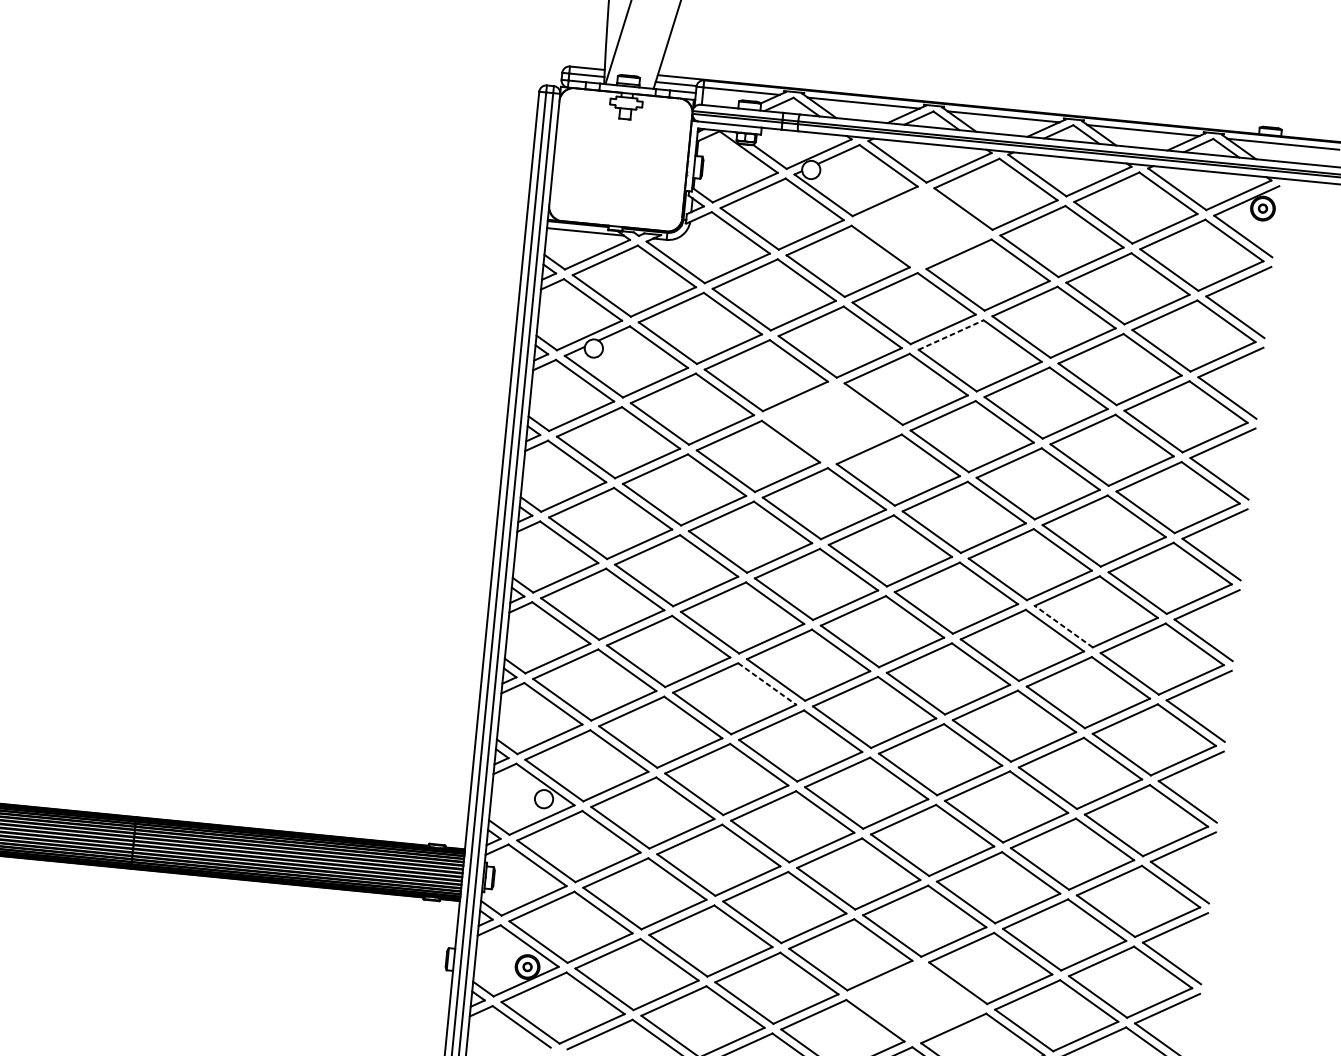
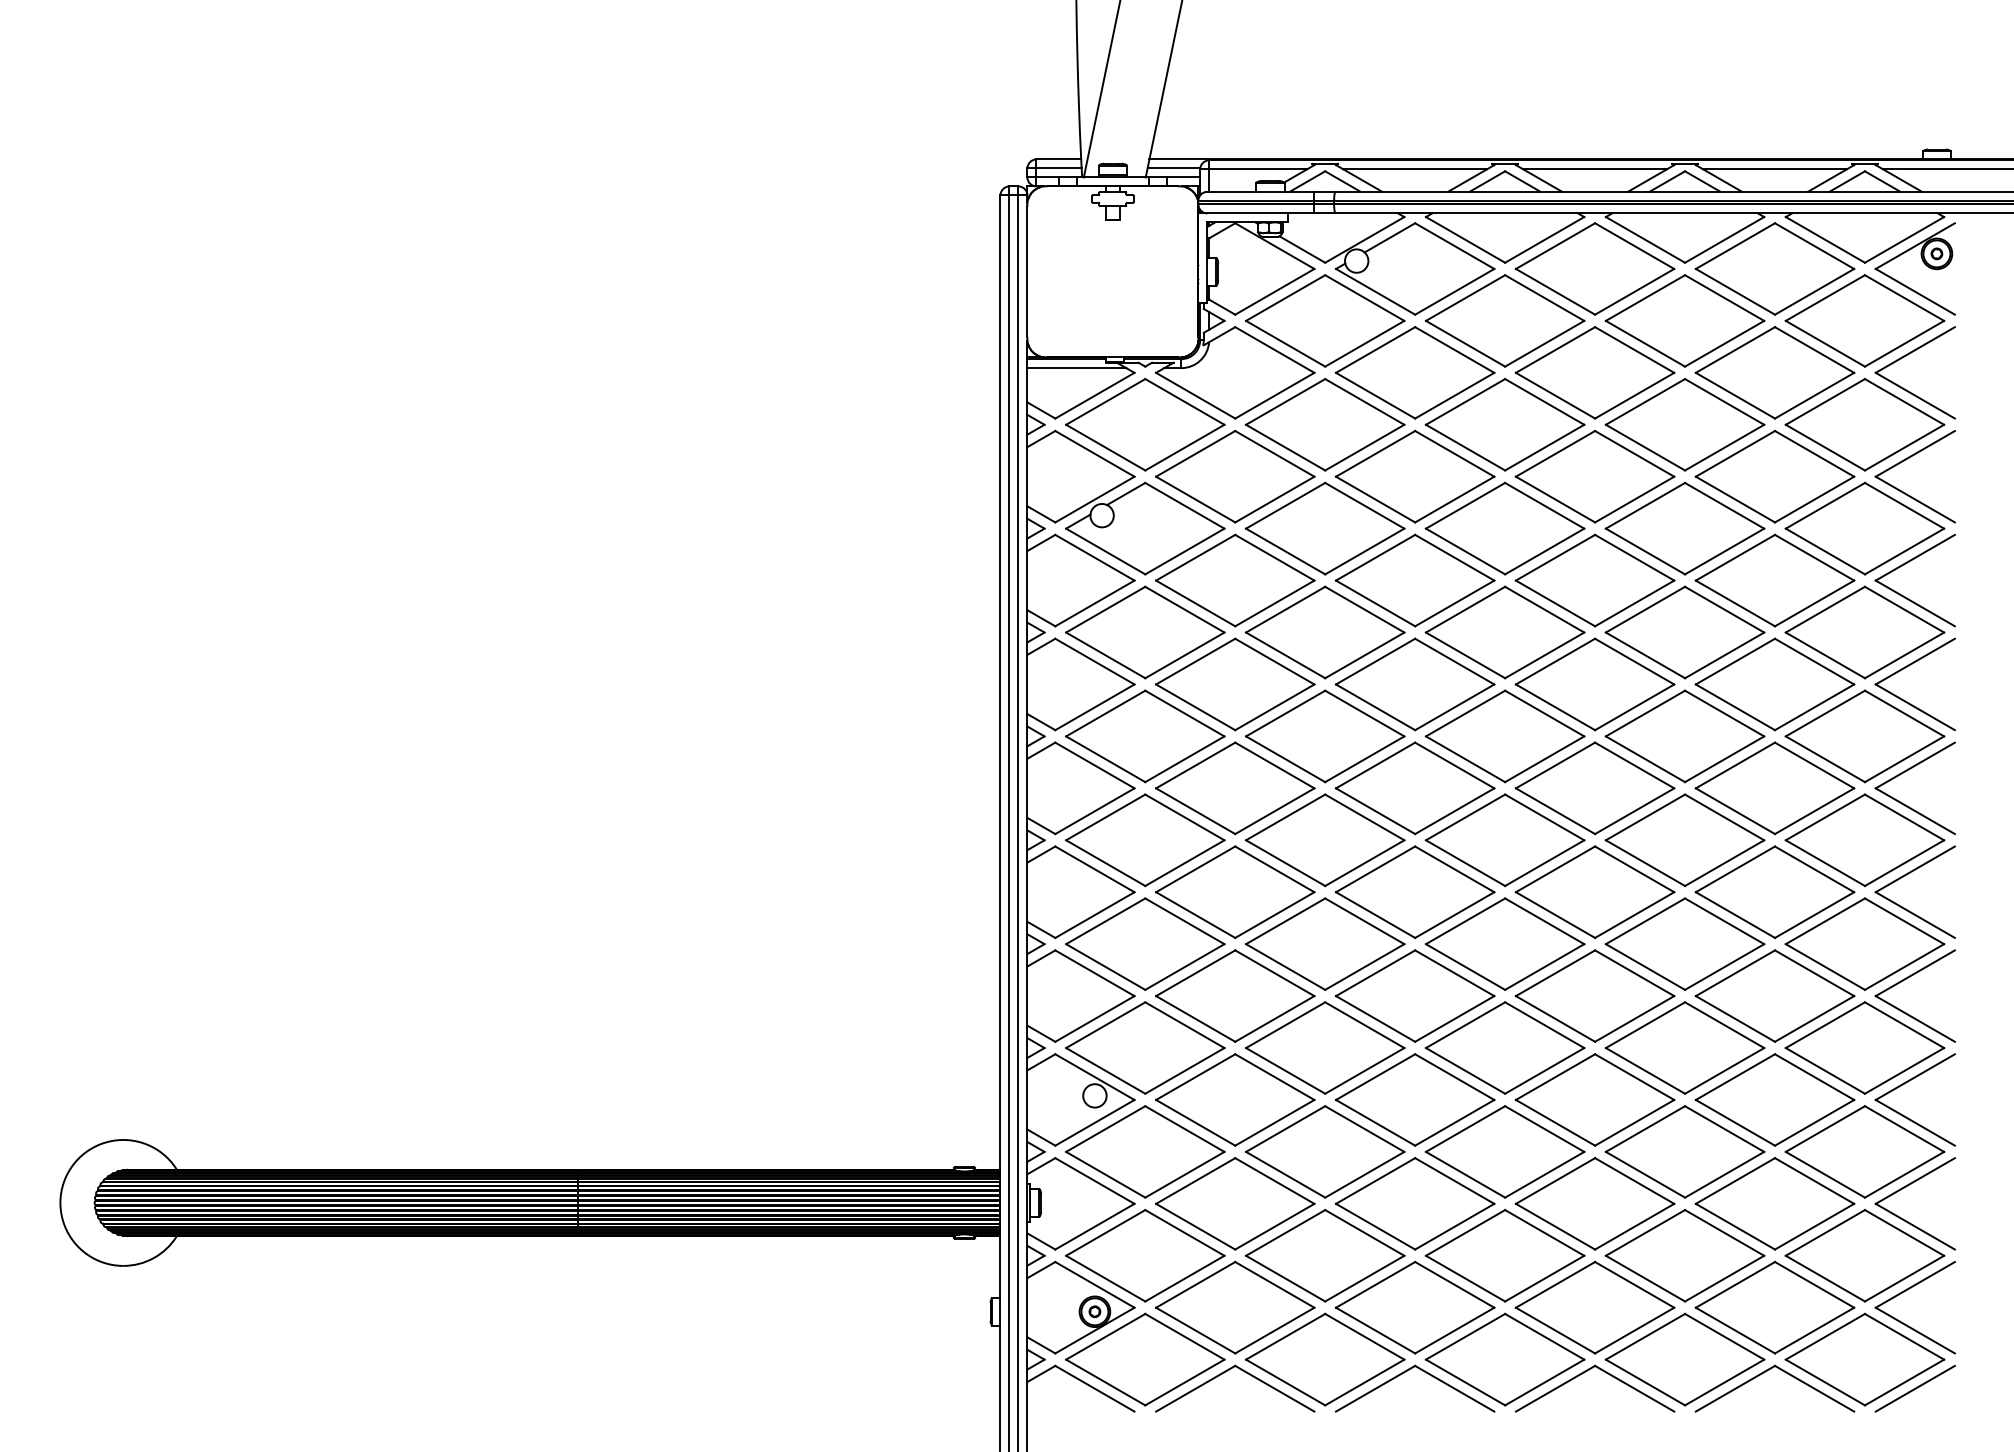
part: (921, 227) -> (1504, 320), added
line: (951, 334) -> (1555, 453), dashed -> solid
part: (831, 422) -> (1414, 580), added
line: (1063, 626) -> (1735, 811), dashed -> solid
line: (766, 684) -> (1364, 921), dashed -> solid
part: (916, 1001) -> (1594, 1307), added

